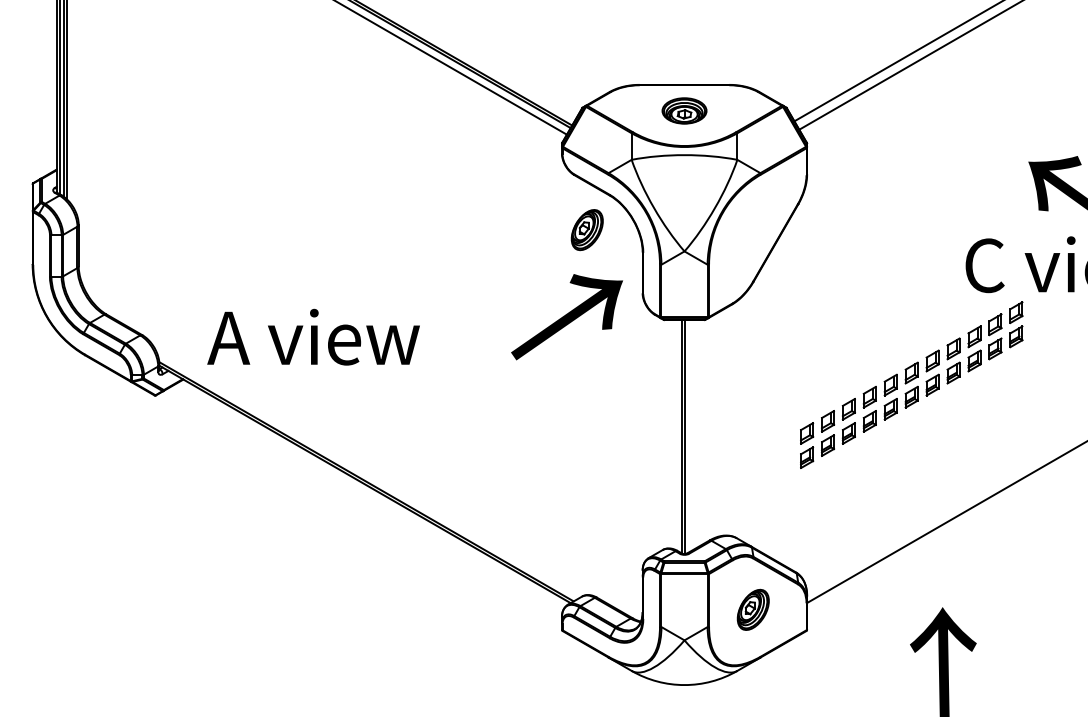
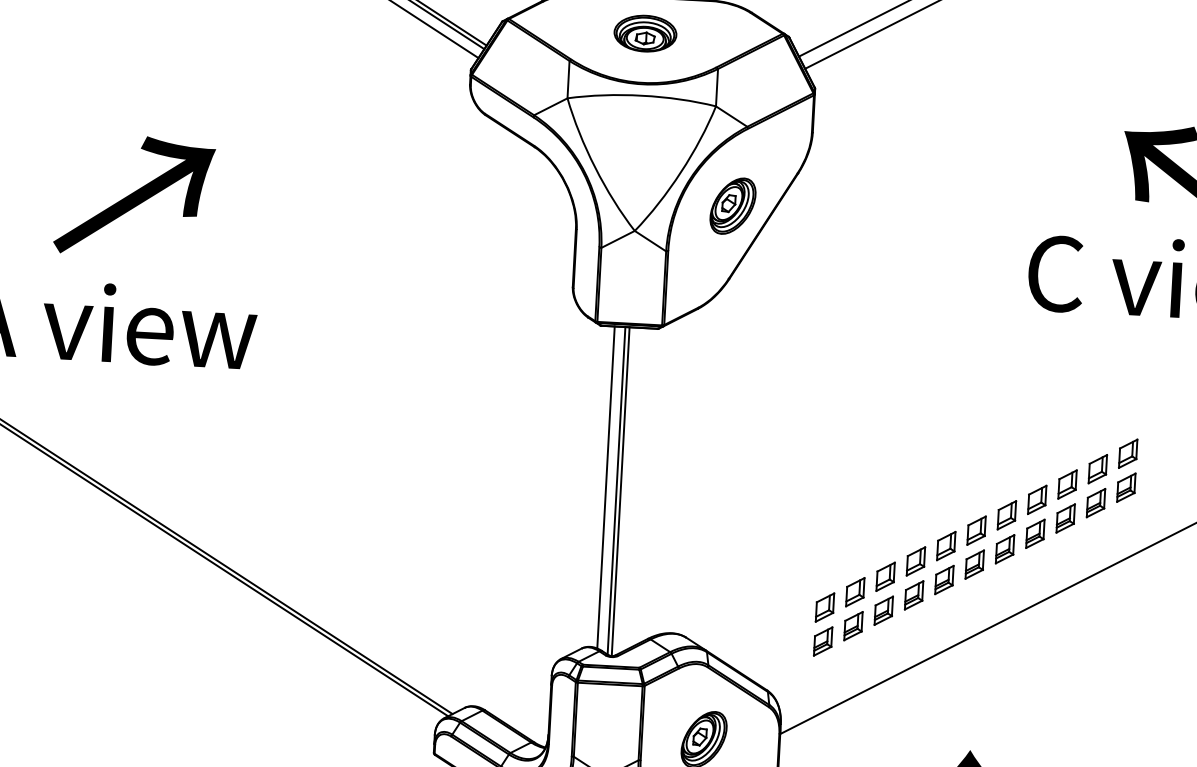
part: (586, 230) -> (731, 206), moved
text: (566, 317) -> (133, 196), moved
part: (911, 384) -> (975, 546), moved
line: (673, 434) -> (605, 487), added

